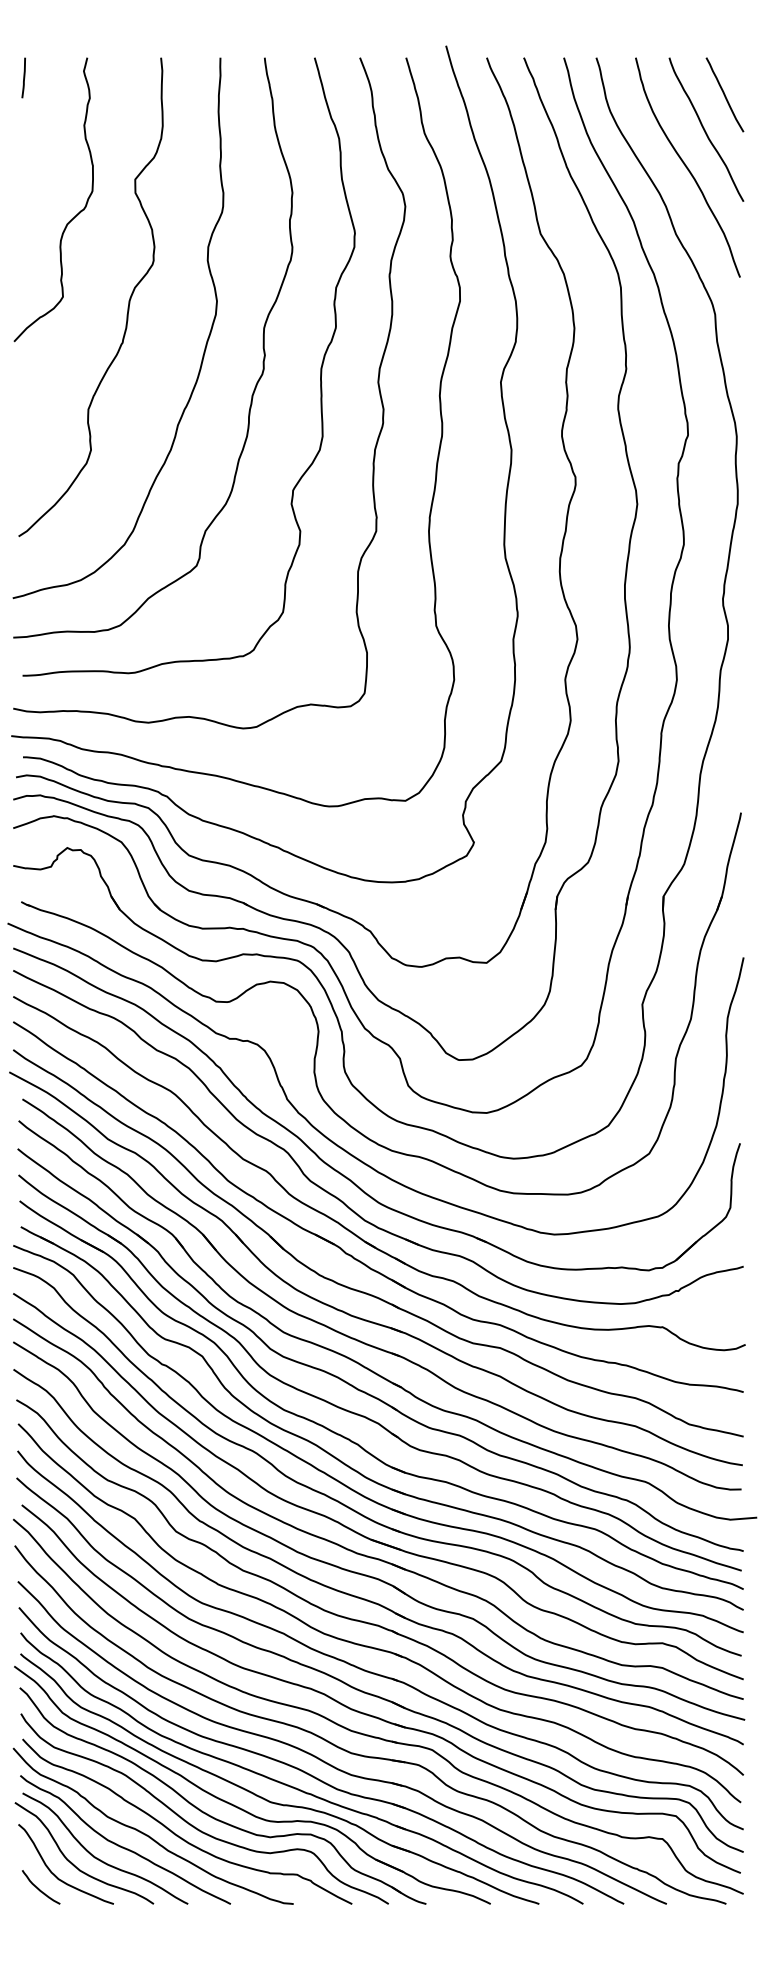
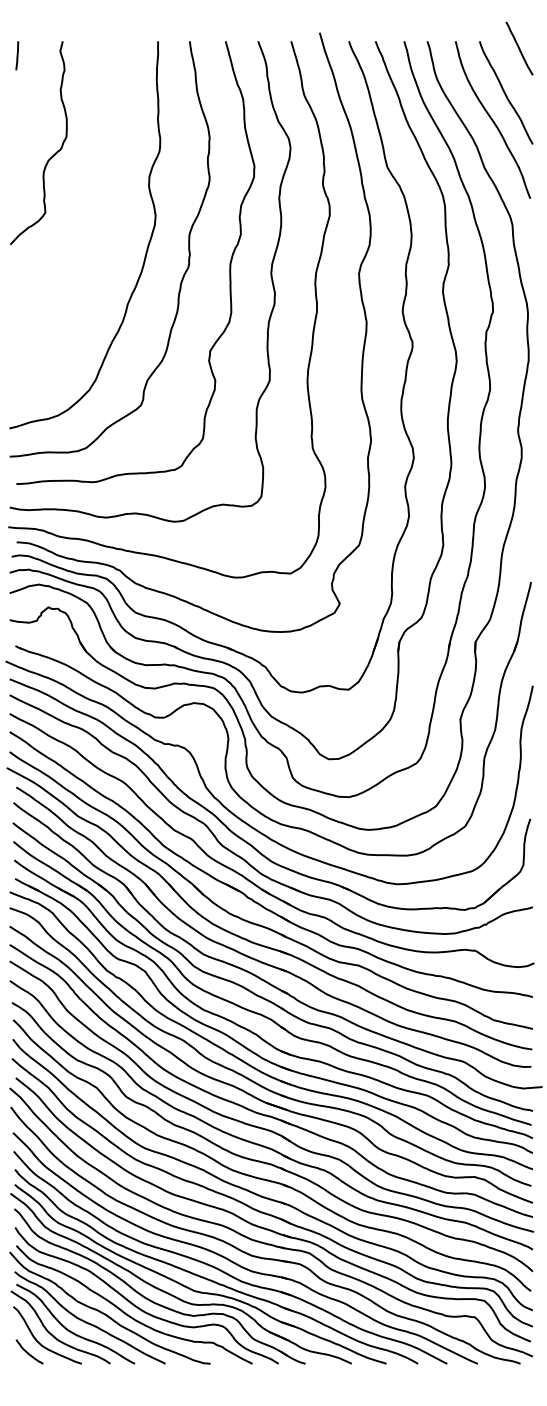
line: (724, 94) -> (519, 48), moved
curve: (128, 300) -> (92, 215), removed

